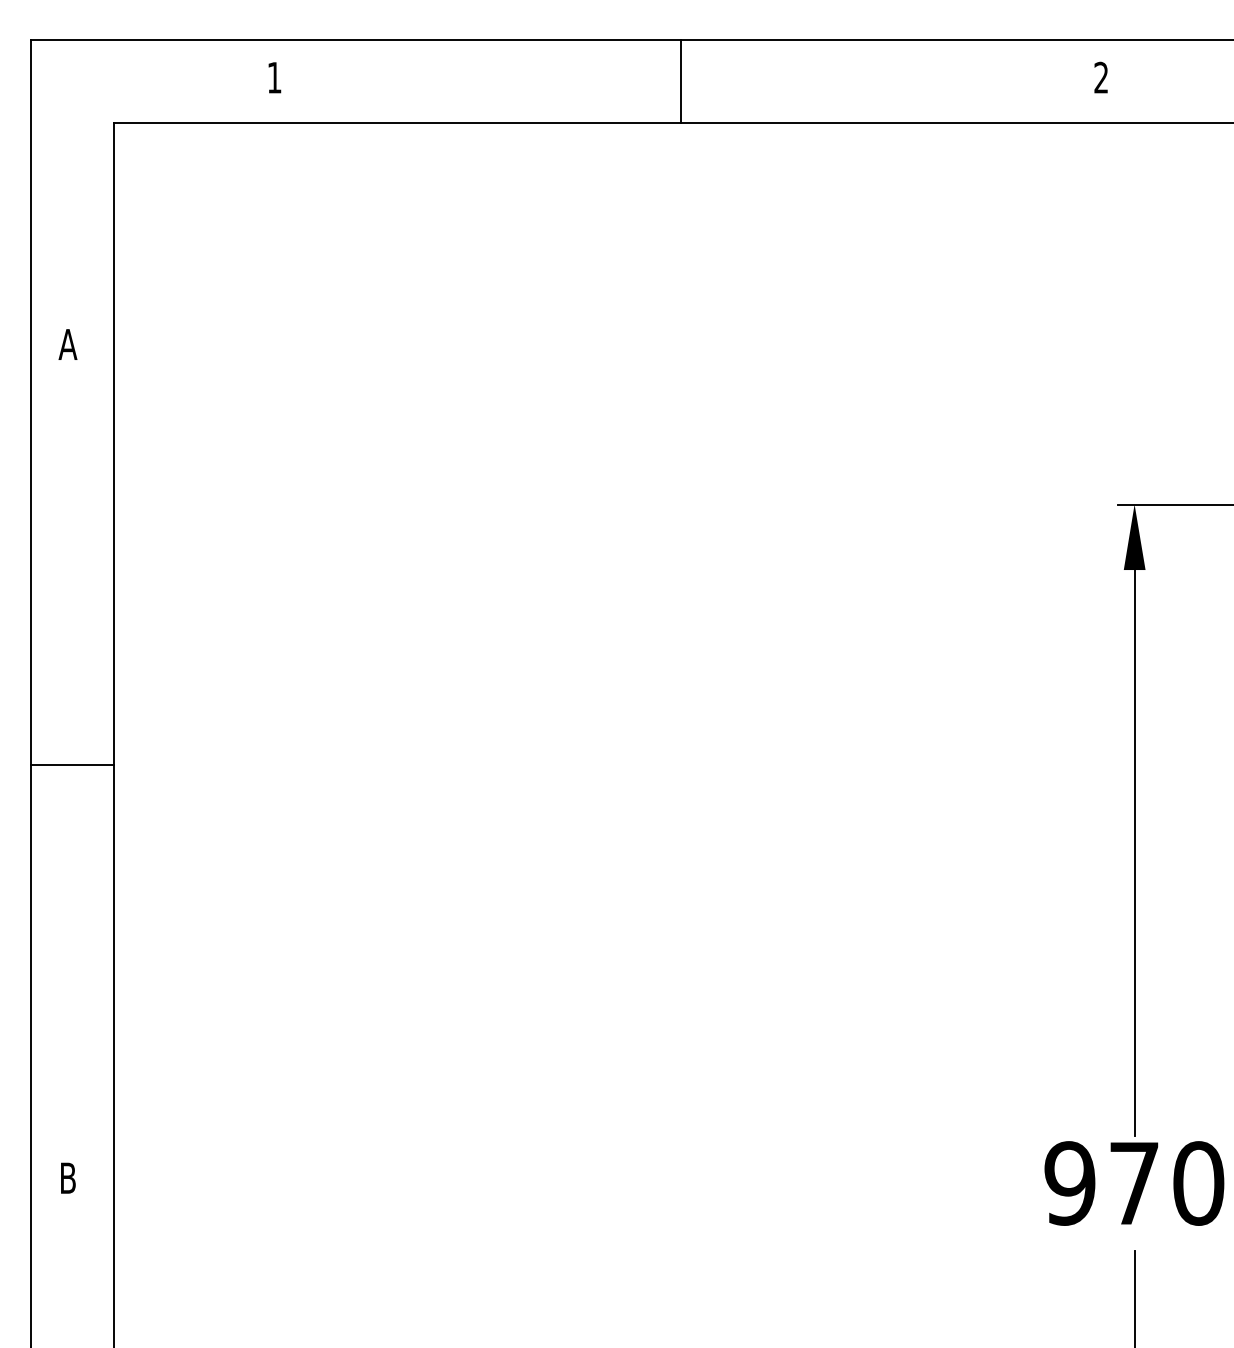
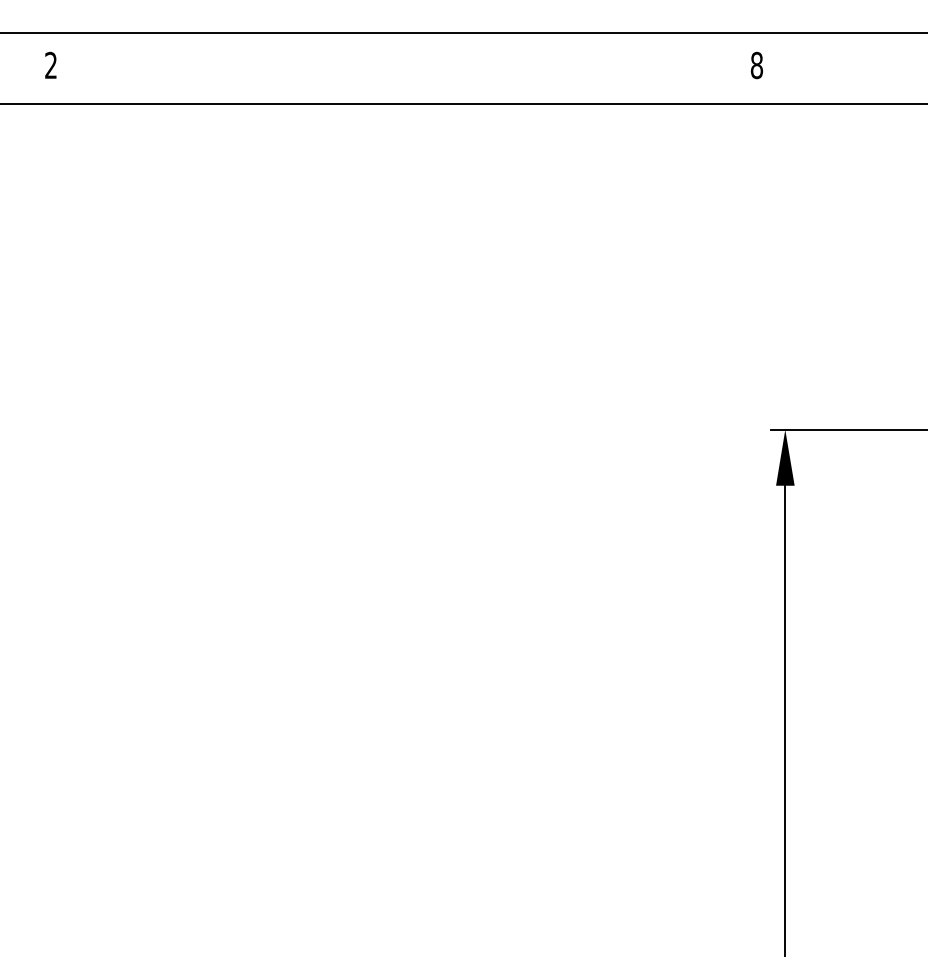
text: (274, 77) -> (51, 65), 1 -> 2
text: (1101, 77) -> (757, 65), 2 -> 8
line: (680, 81) -> (397, 68), removed

